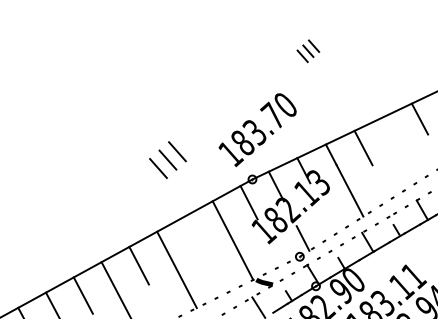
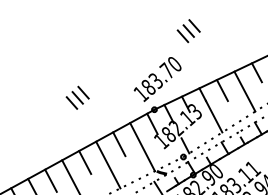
part: (308, 51) -> (188, 31), size x1.67
line: (399, 149) -> (244, 91), added
part: (167, 159) -> (77, 97), moved
line: (195, 236) -> (119, 144), added

